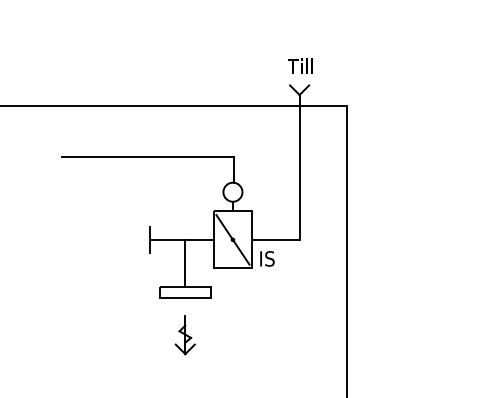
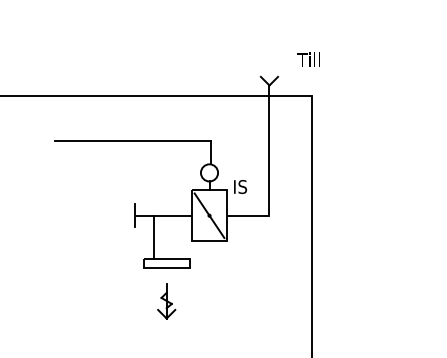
text: (300, 65) -> (308, 58), moved
text: (267, 258) -> (240, 186), moved
line: (185, 263) -> (154, 237), moved

